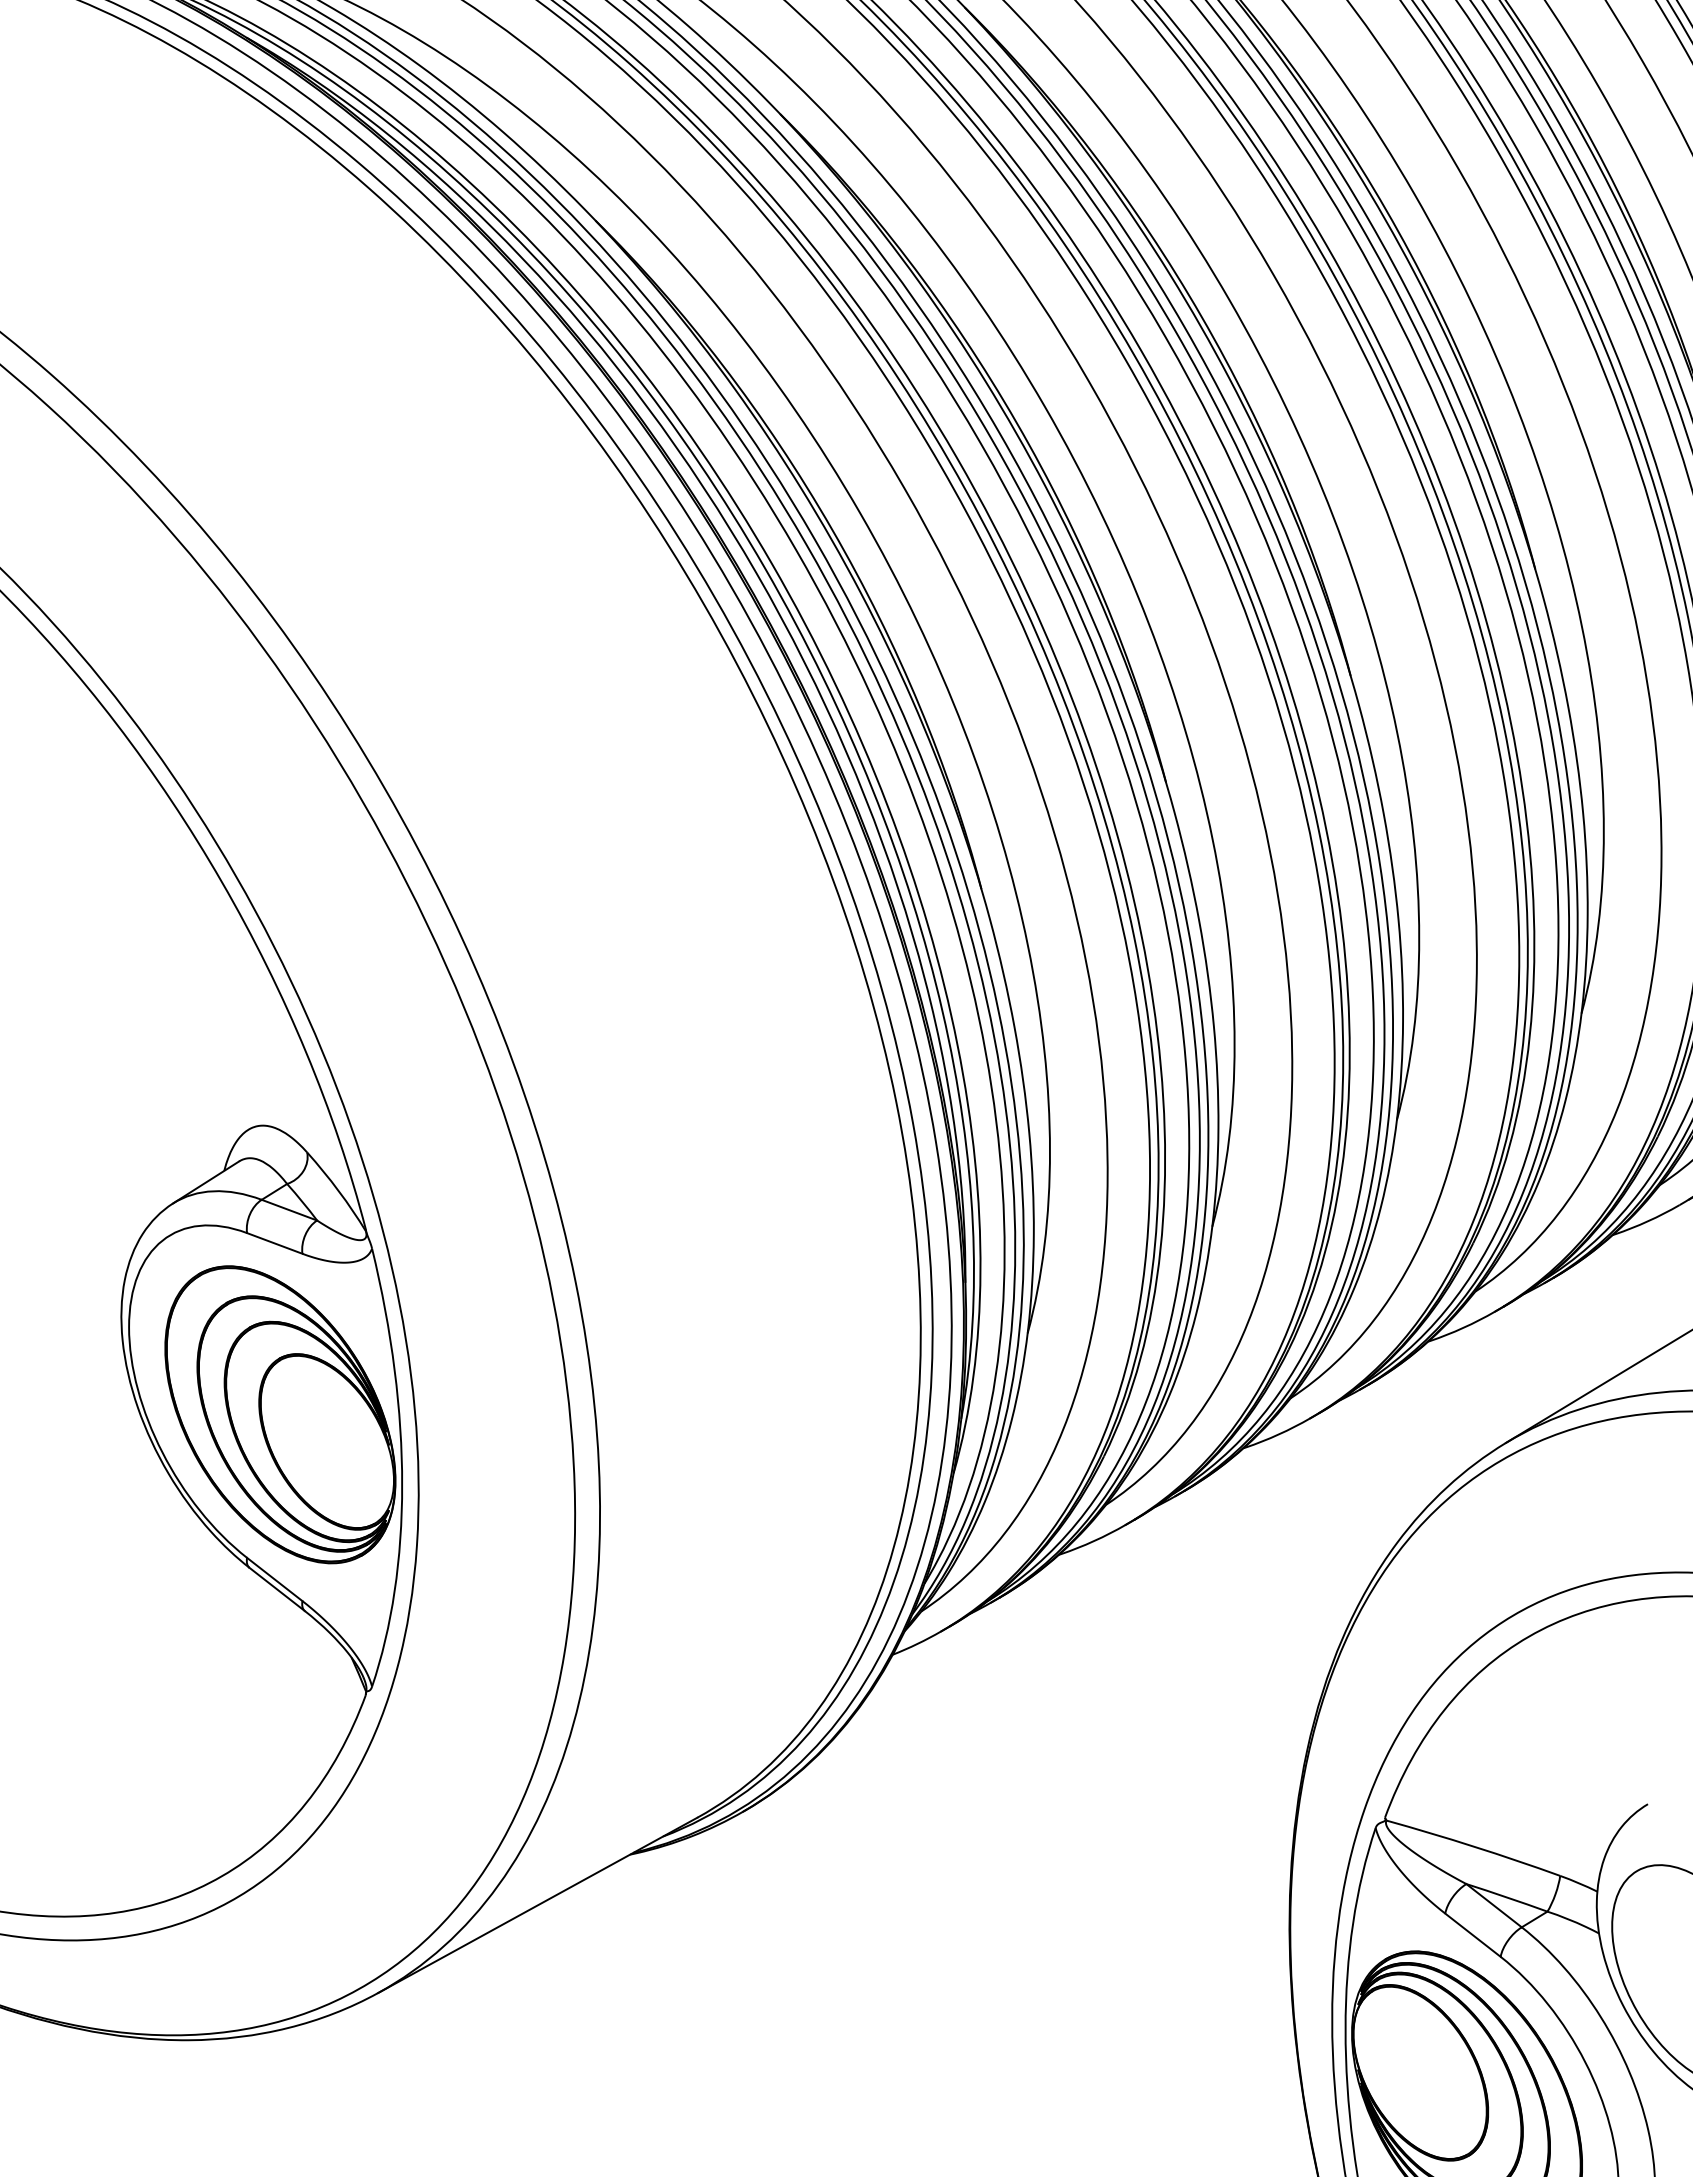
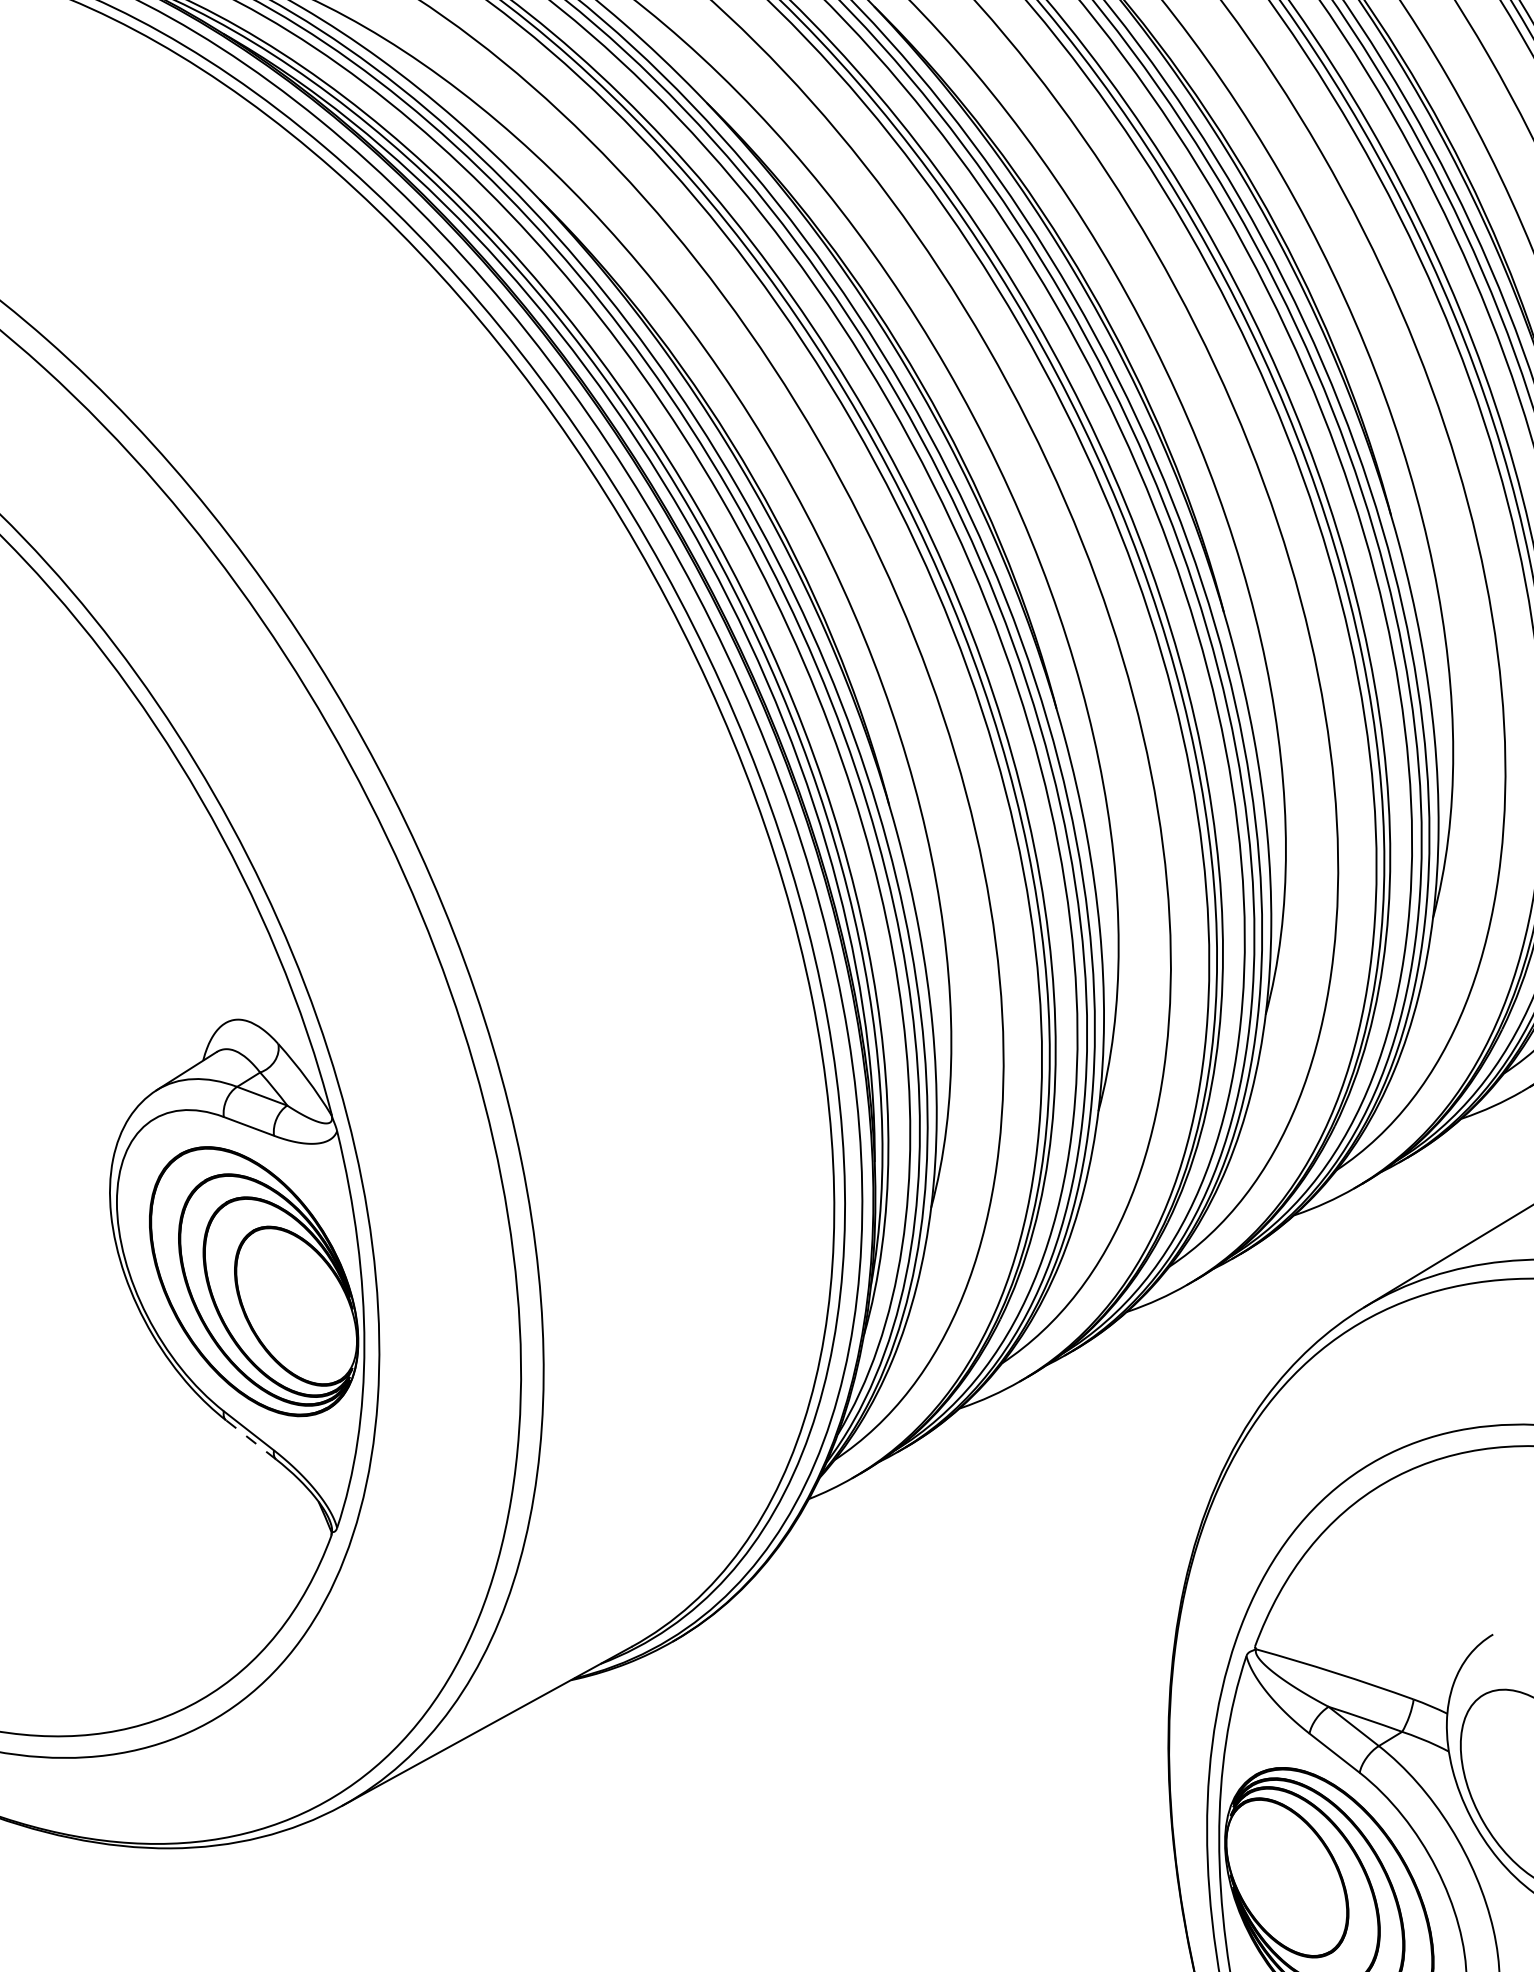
line: (276, 1589) -> (250, 1439), solid -> dashed

